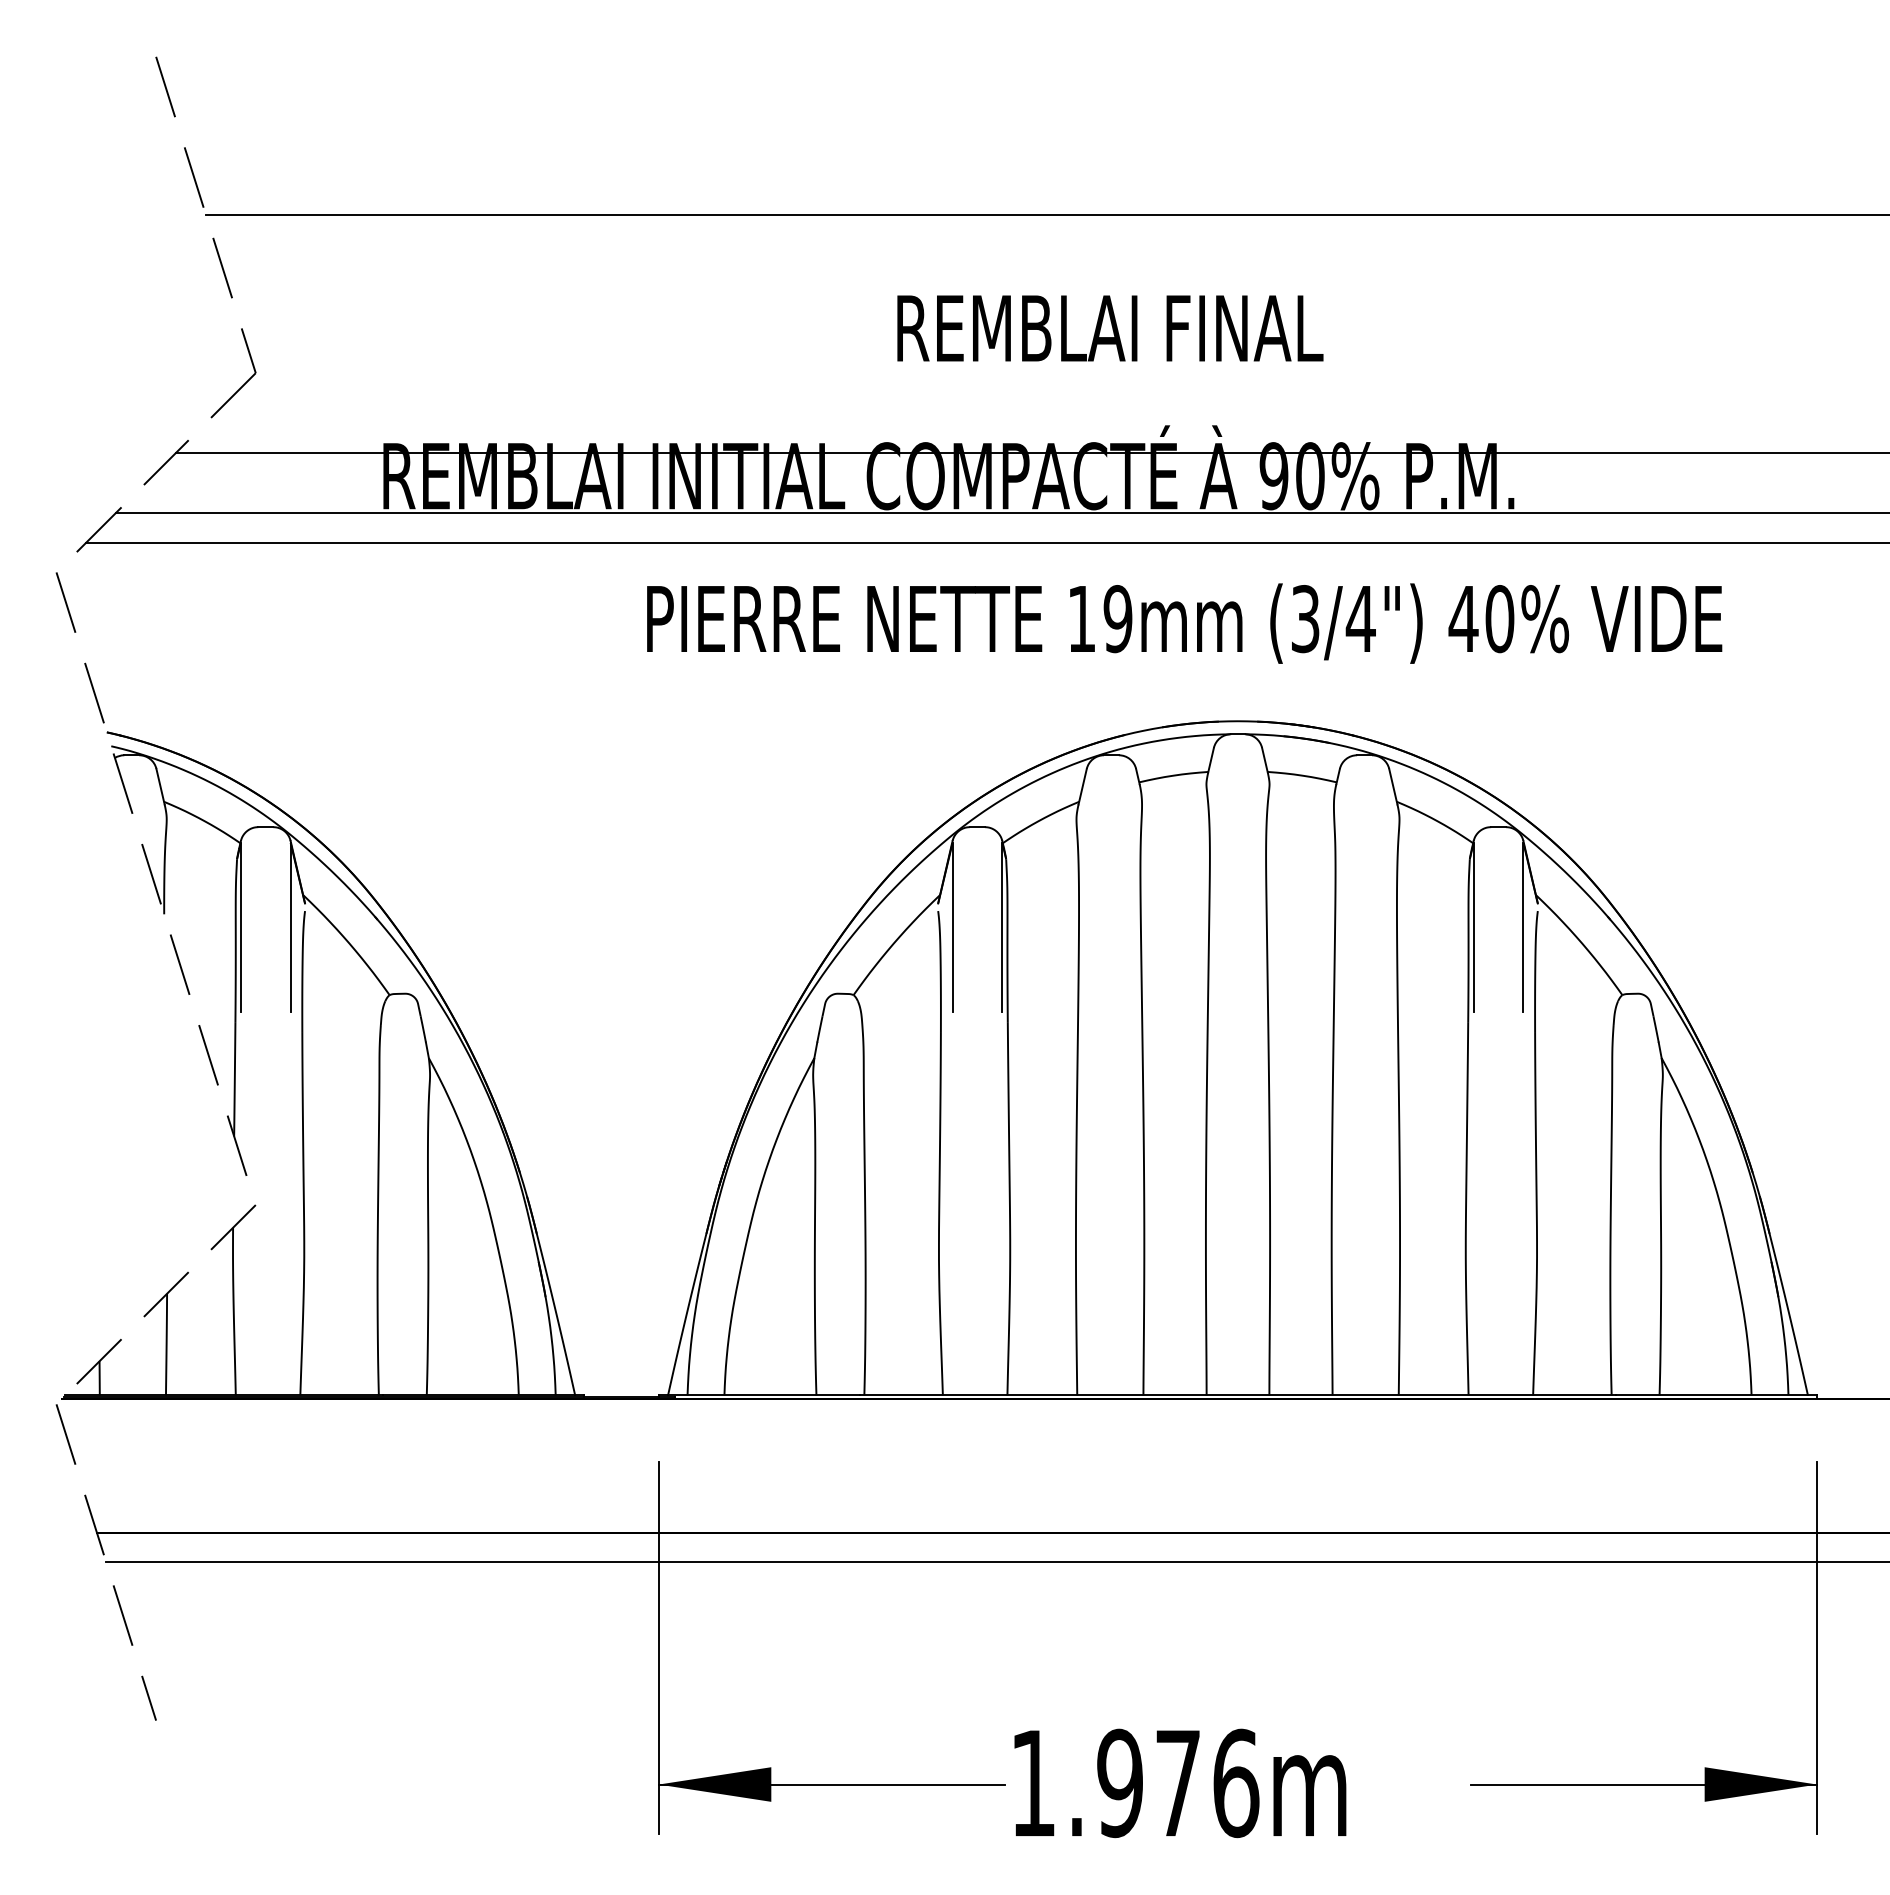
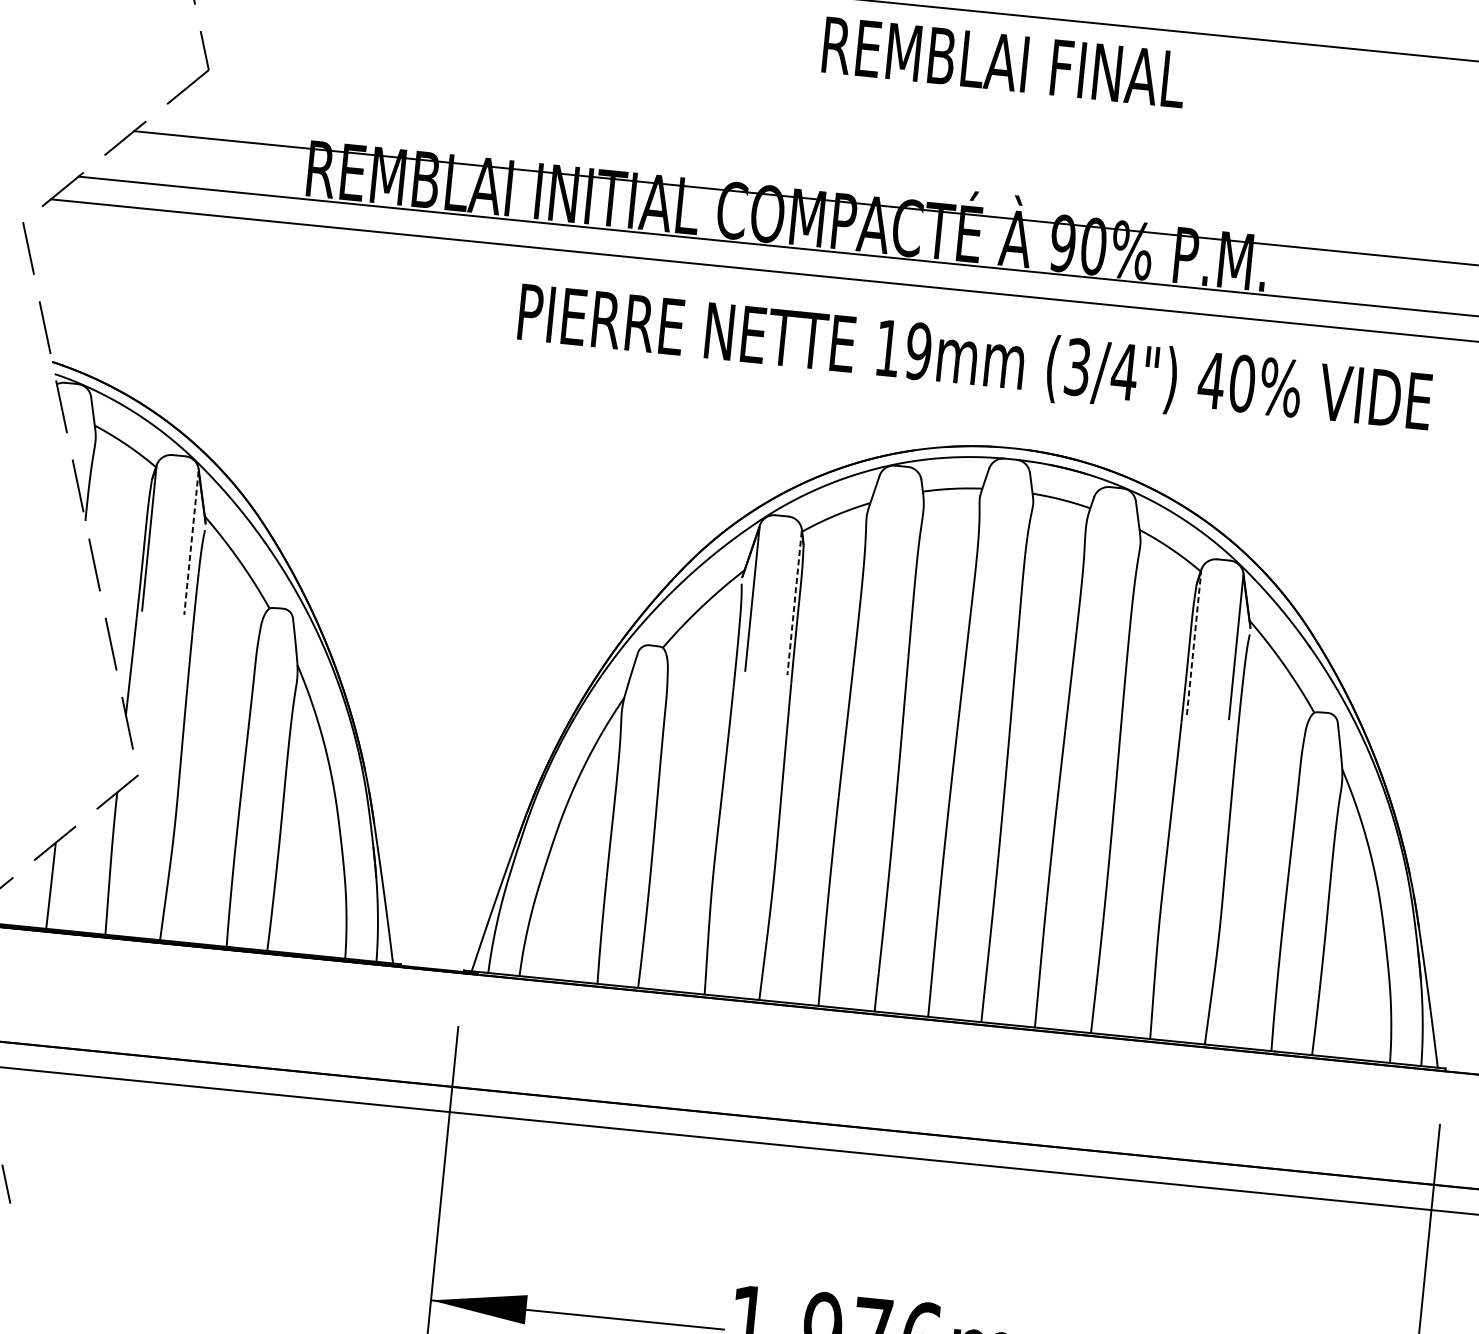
text: (1110, 328) -> (1004, 62), moved
line: (290, 927) -> (191, 542), solid -> dashed
line: (1002, 927) -> (794, 603), solid -> dashed
line: (1473, 927) -> (1193, 642), solid -> dashed

